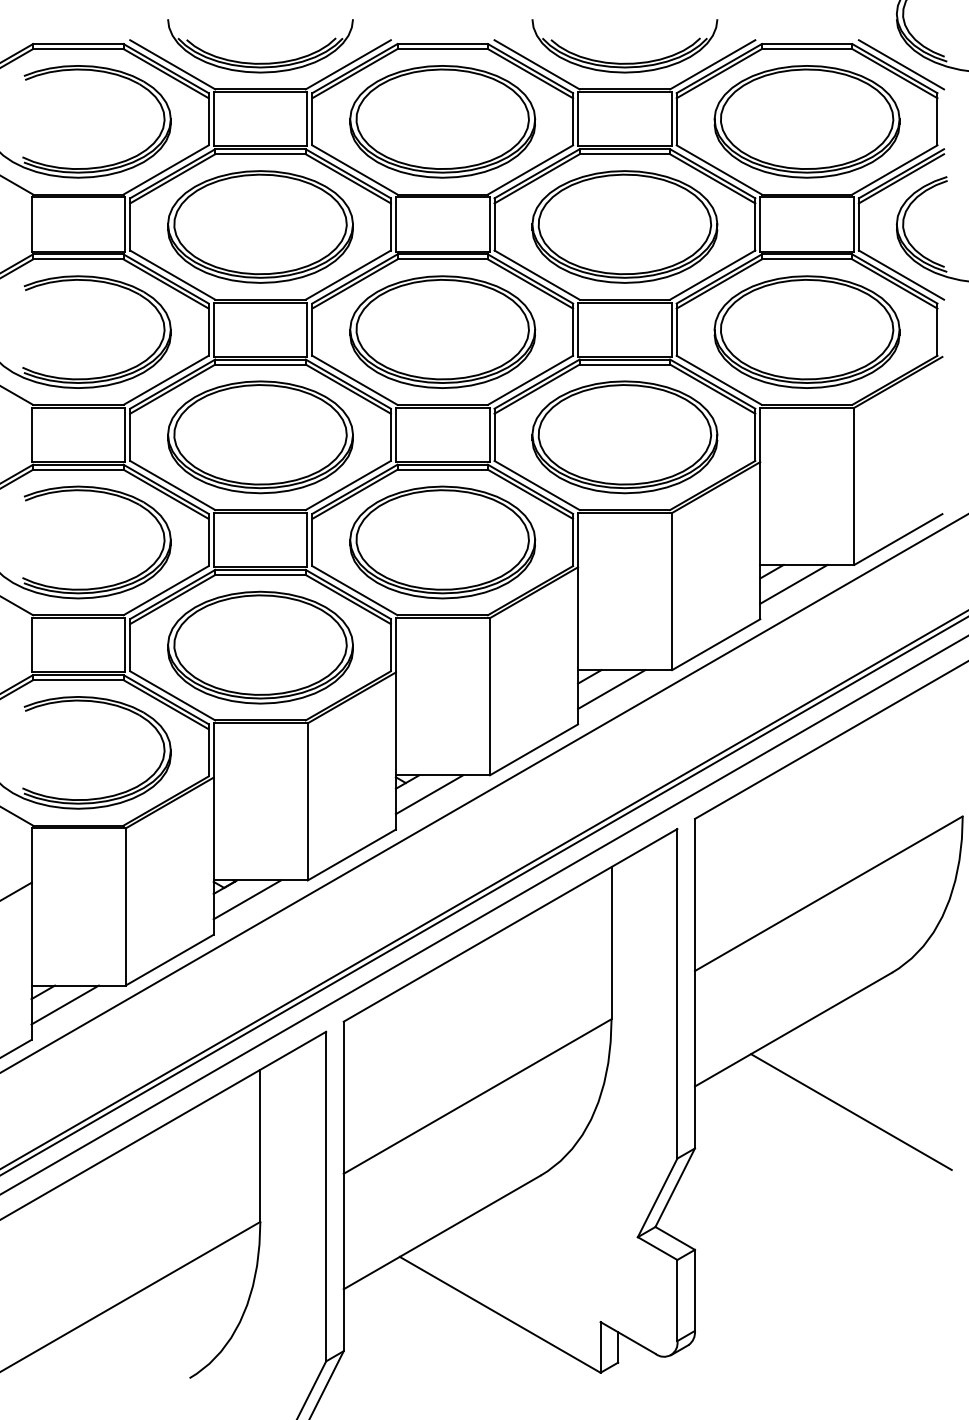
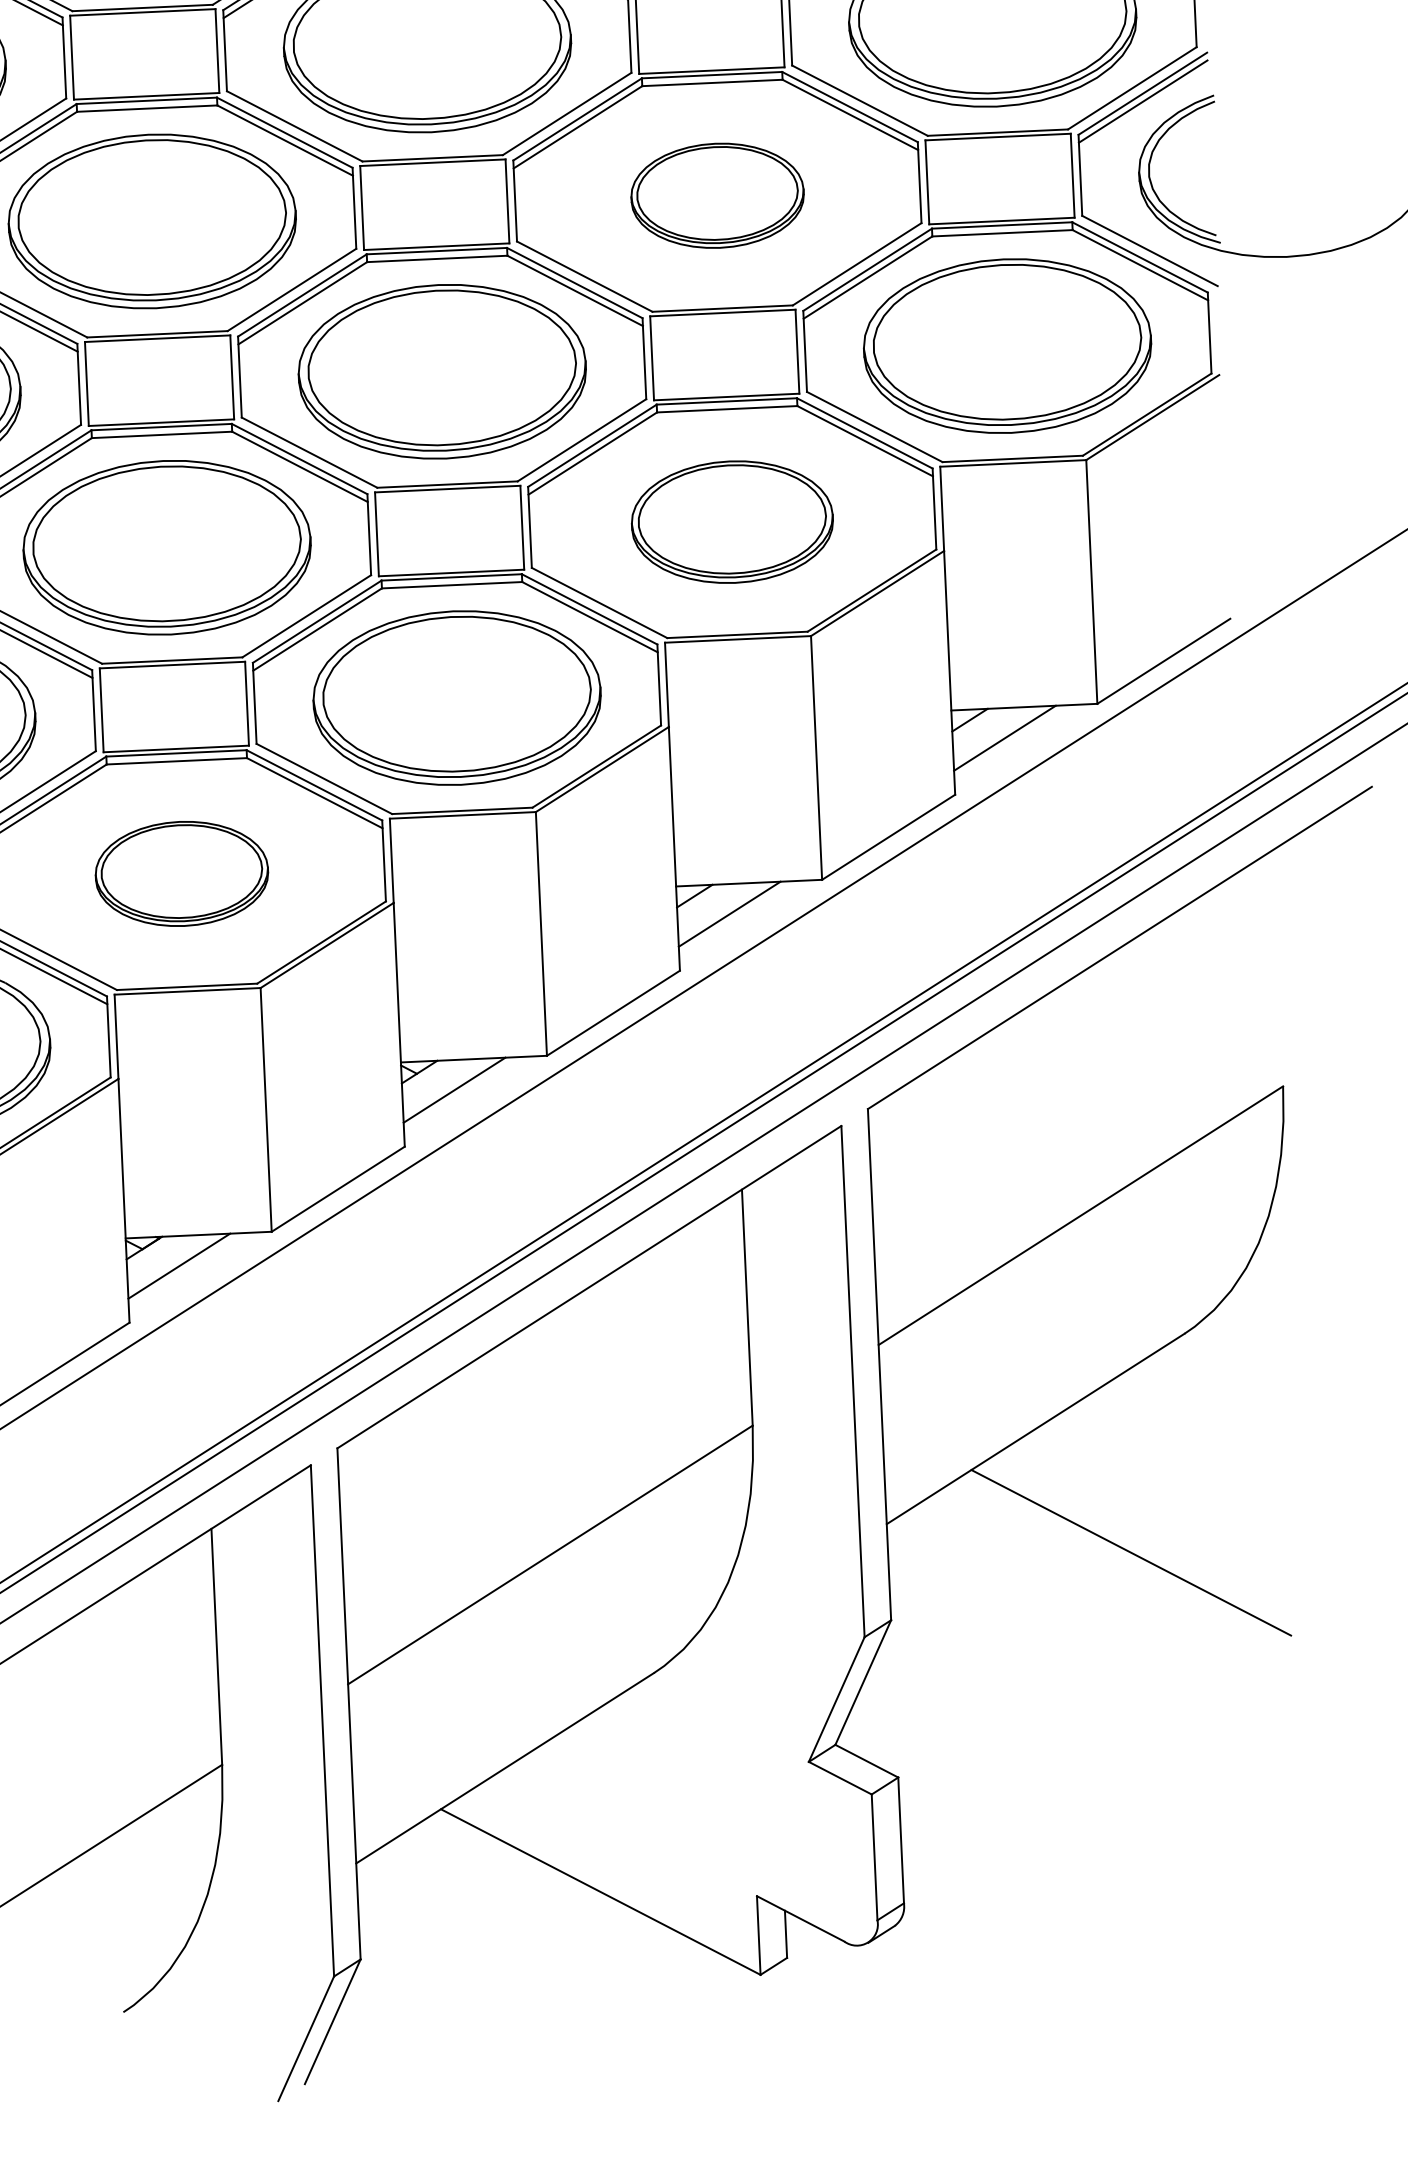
part: (624, 226) -> (716, 195), size x0.6
part: (624, 437) -> (731, 522), size x0.7
part: (260, 647) -> (181, 873), size x0.6

